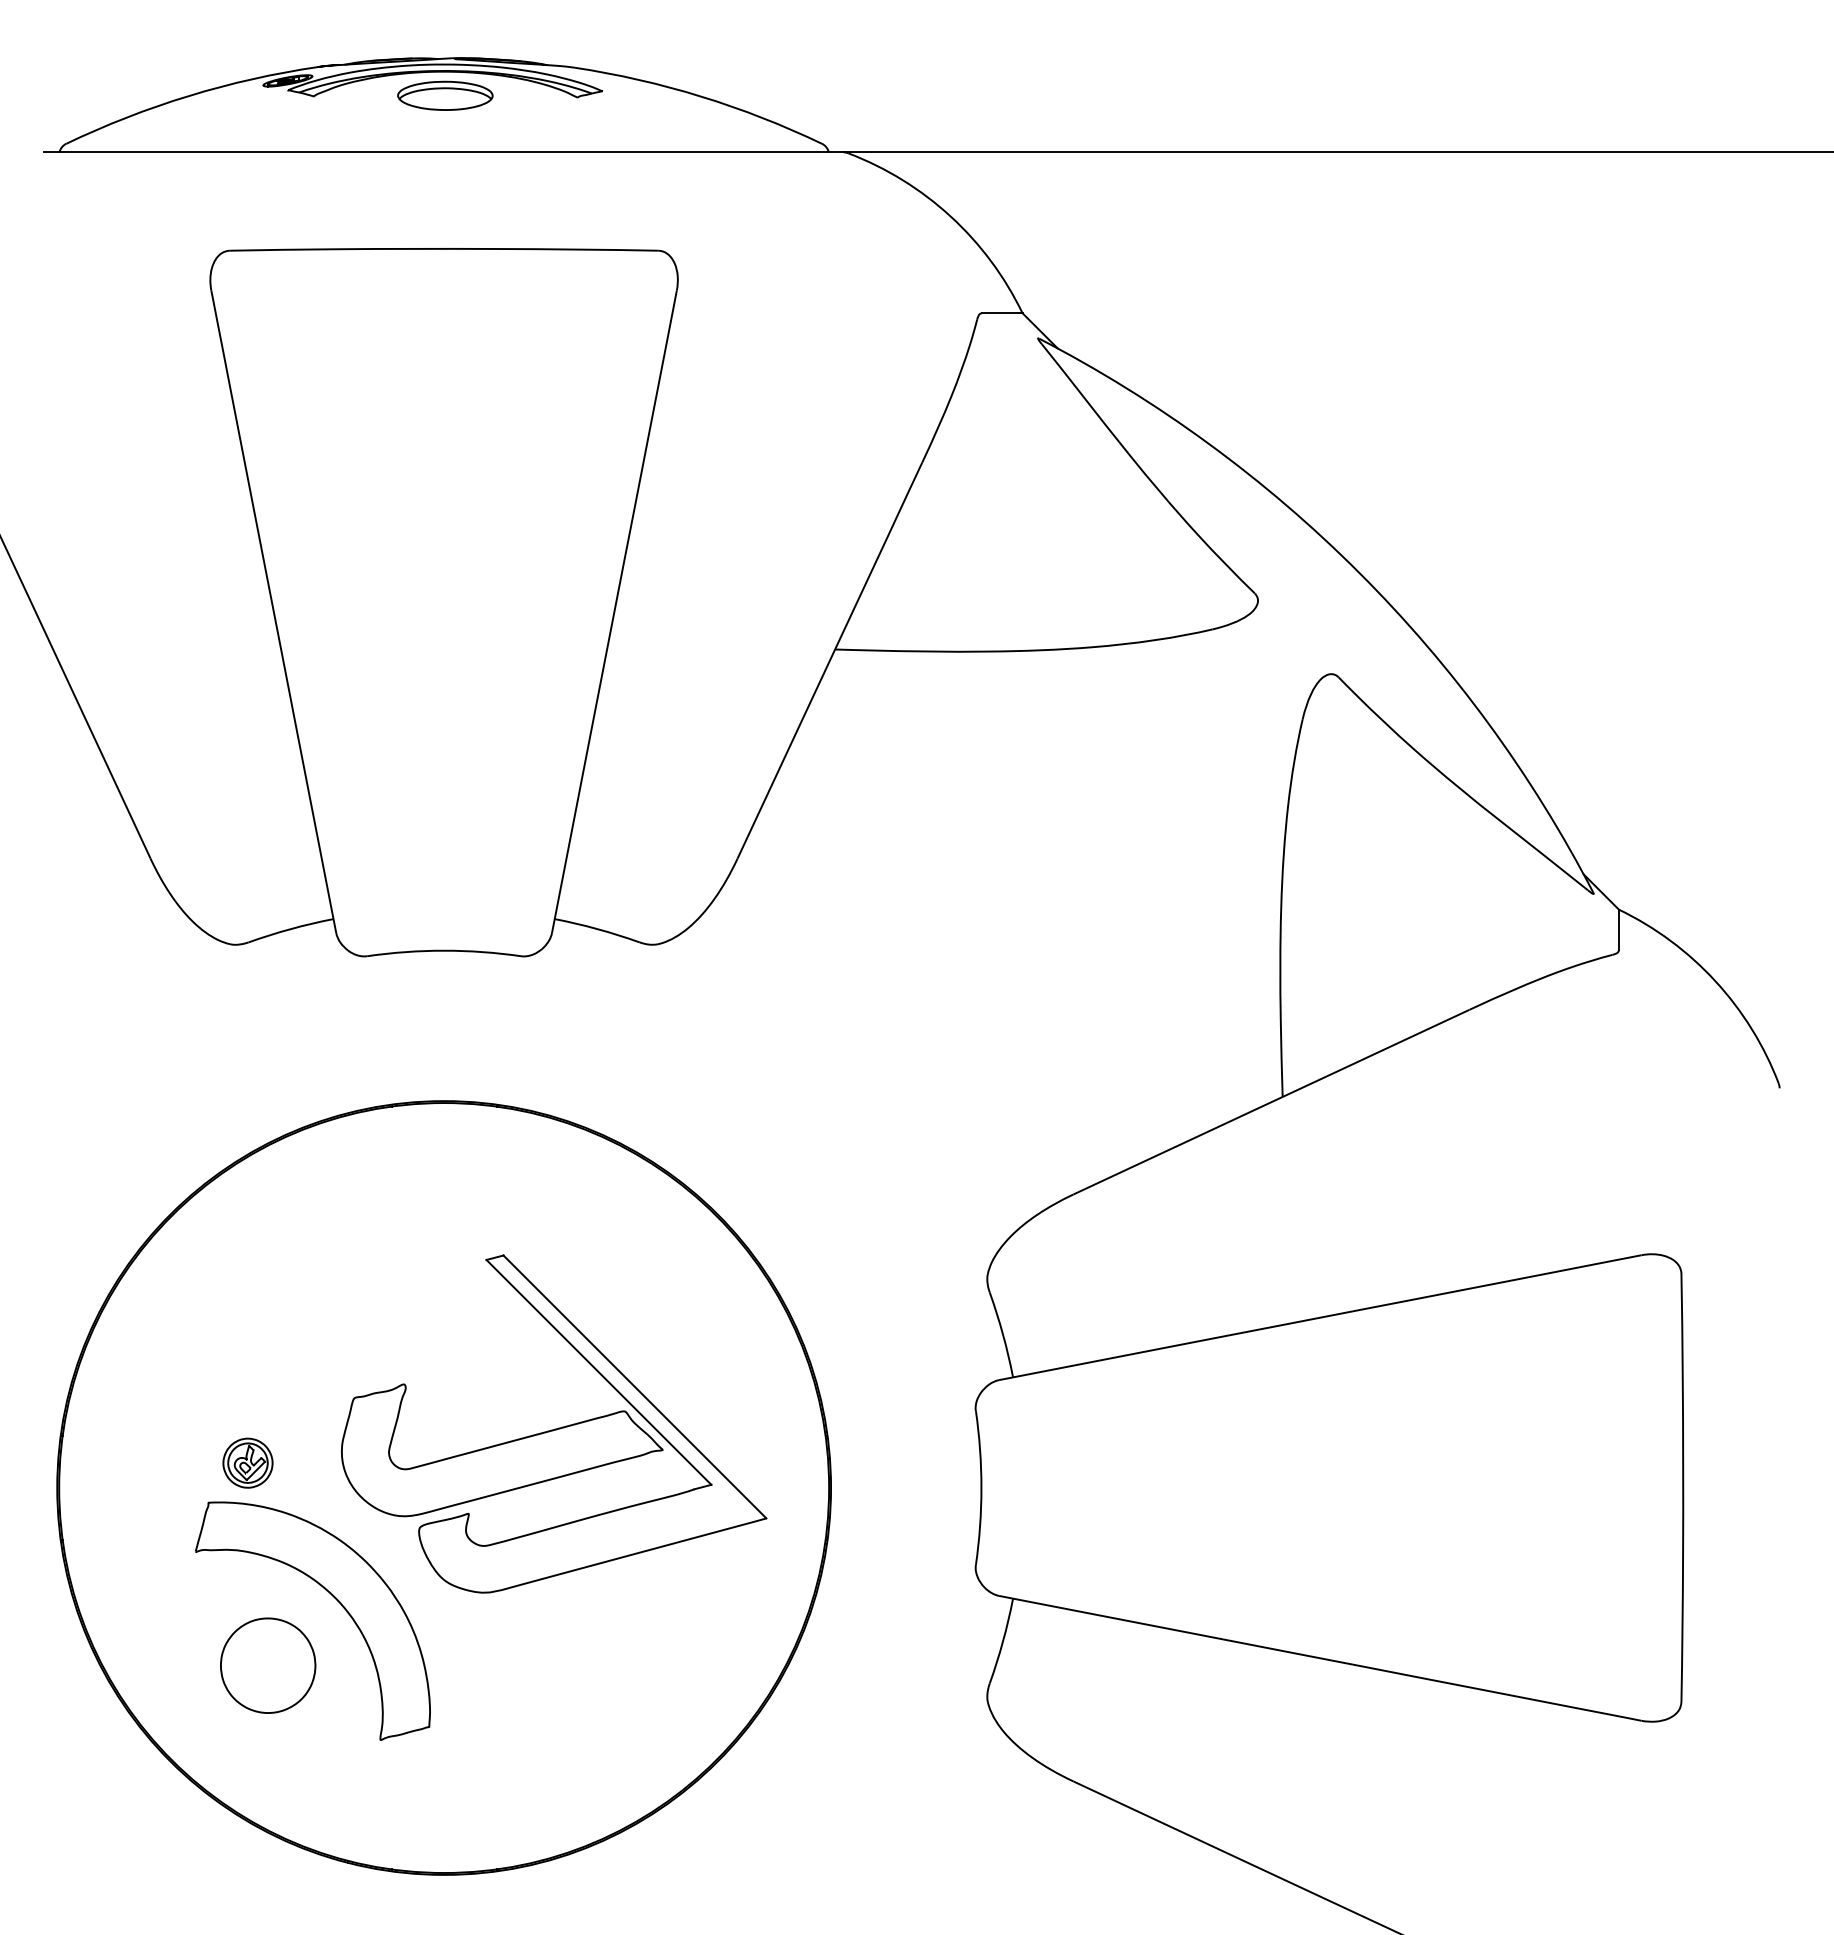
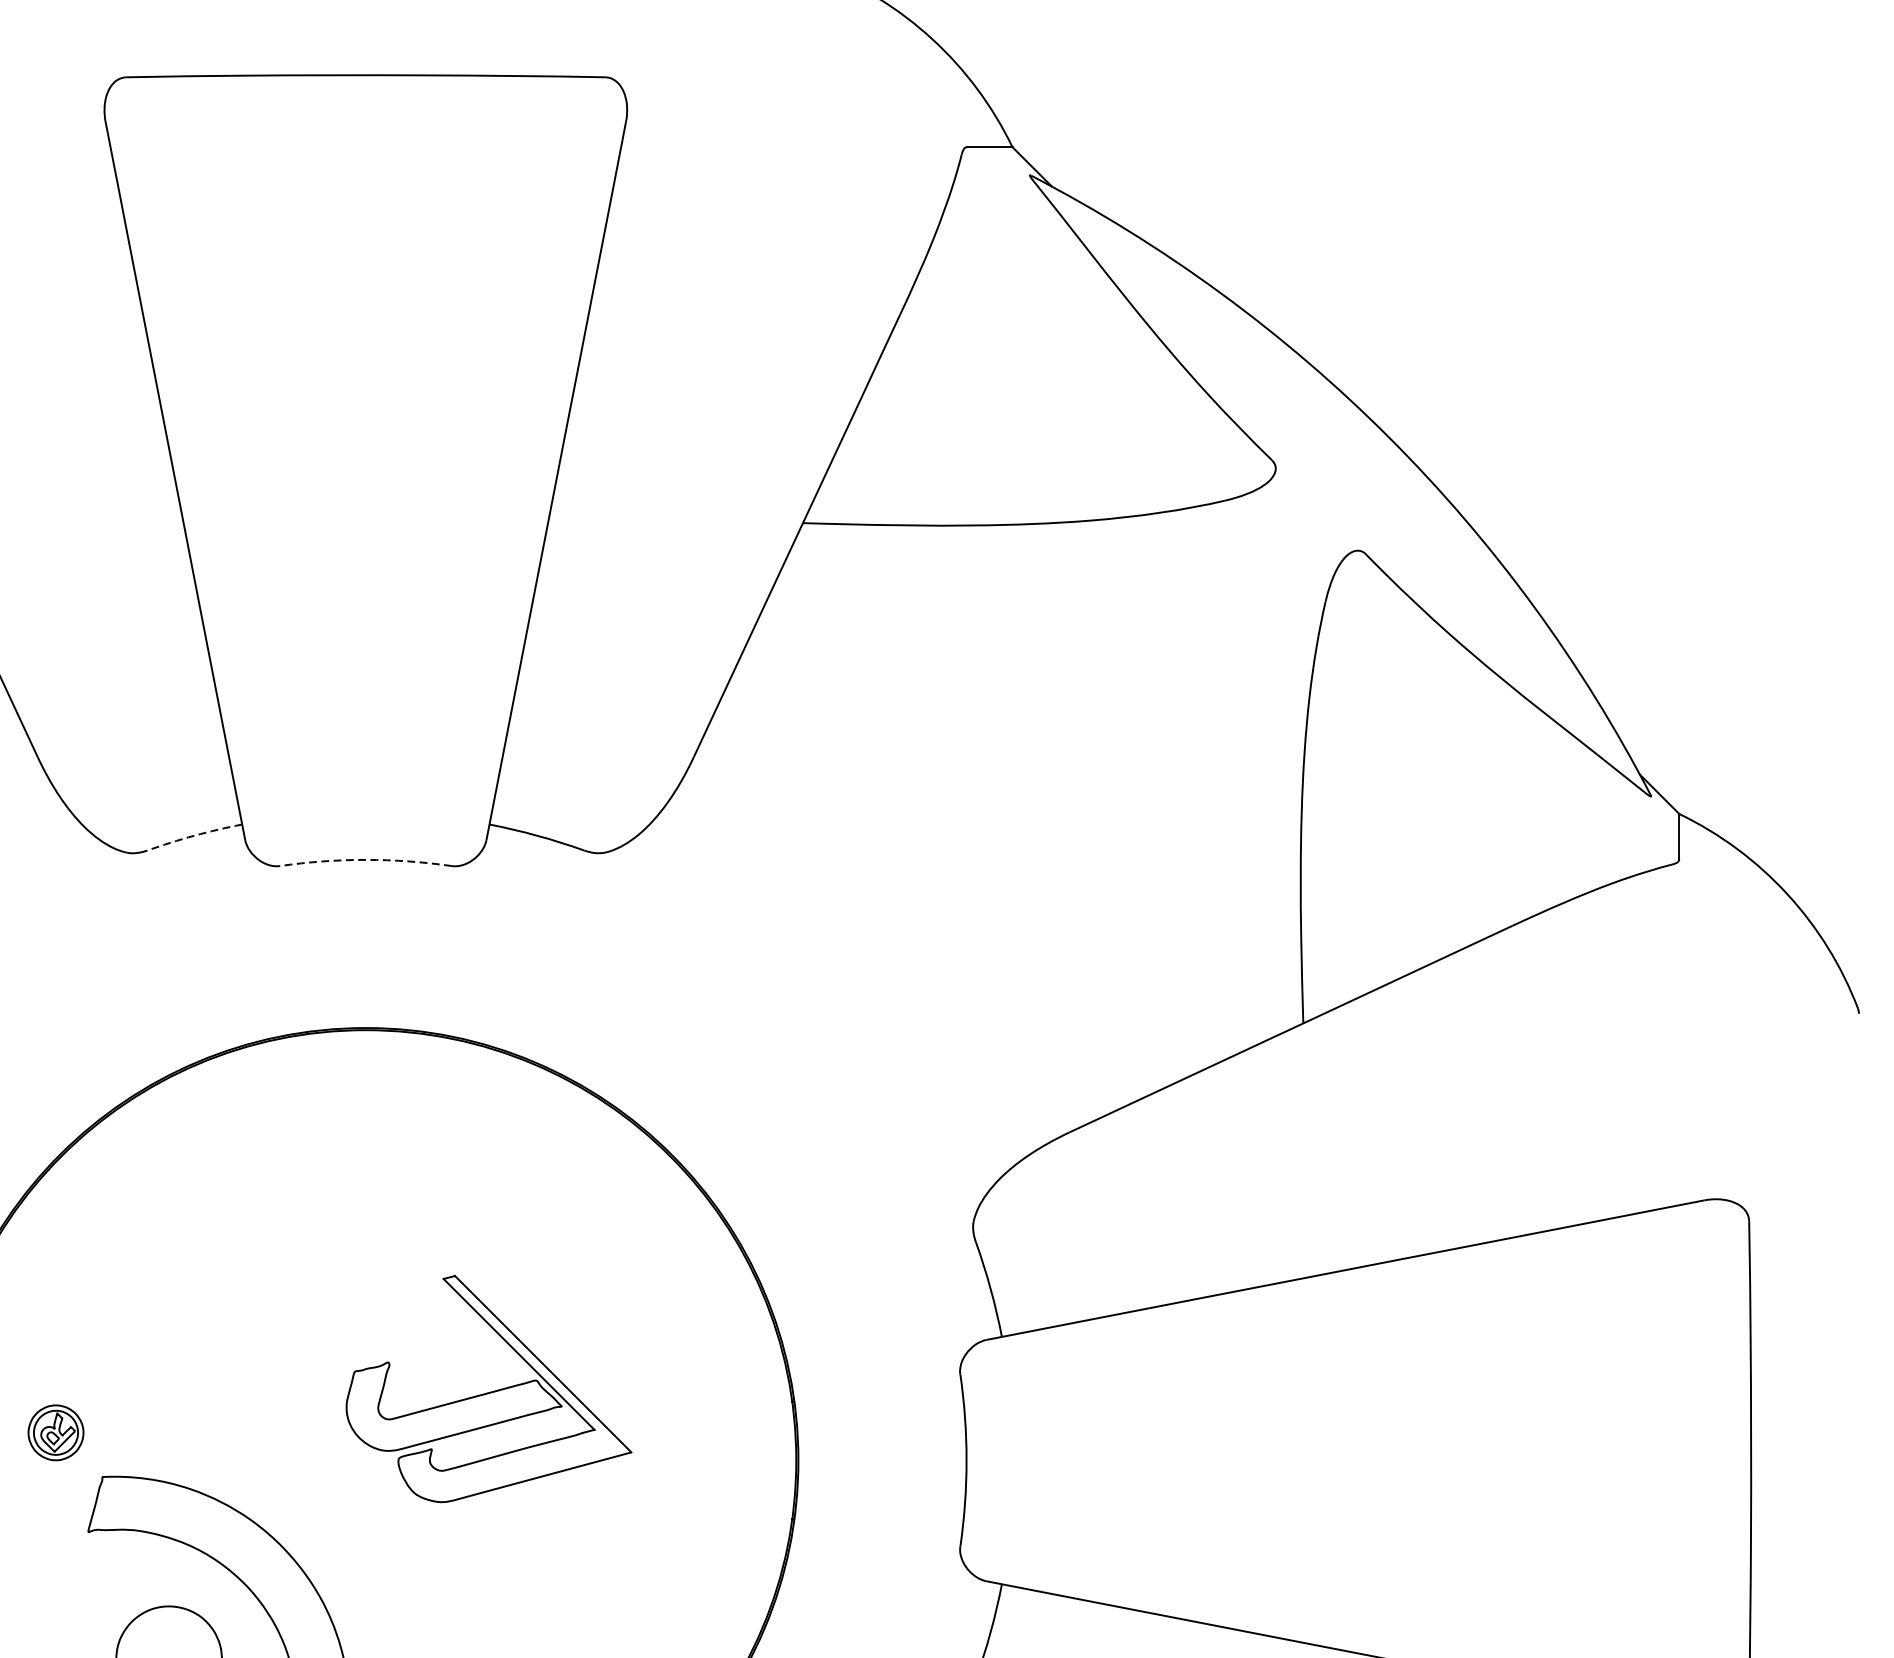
arc: (290, 929) -> (194, 836), solid -> dashed
arc: (444, 950) -> (366, 859), solid -> dashed
part: (554, 1423) -> (489, 1388), size x0.6
part: (247, 1462) -> (55, 1432), moved

